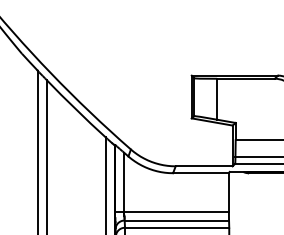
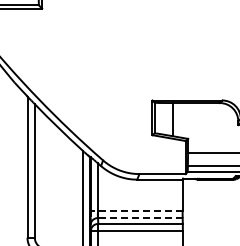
line: (172, 212) -> (136, 211), solid -> dashed
line: (175, 221) -> (139, 218), solid -> dashed

